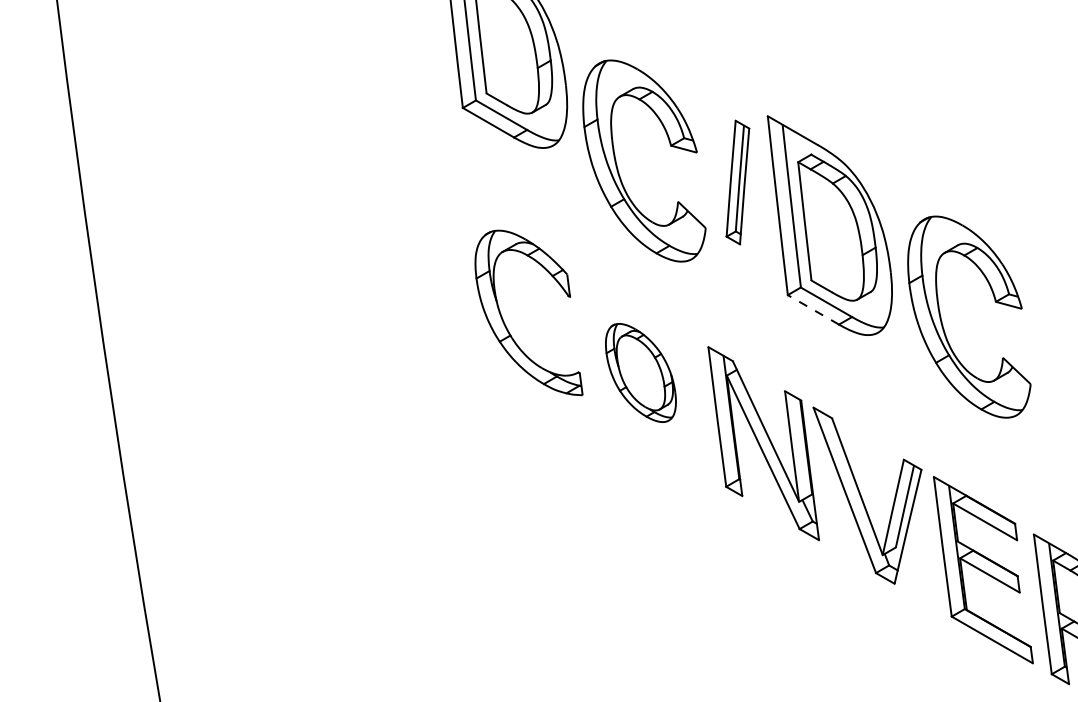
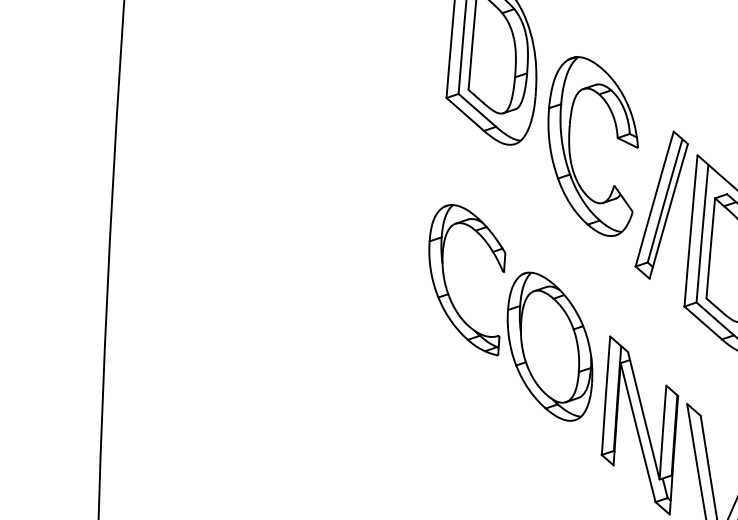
part: (618, 168) -> (570, 148), moved
part: (737, 182) -> (661, 205), size x1.43
line: (813, 309) -> (703, 322), dashed -> solid
part: (640, 372) -> (549, 346), size x1.67

